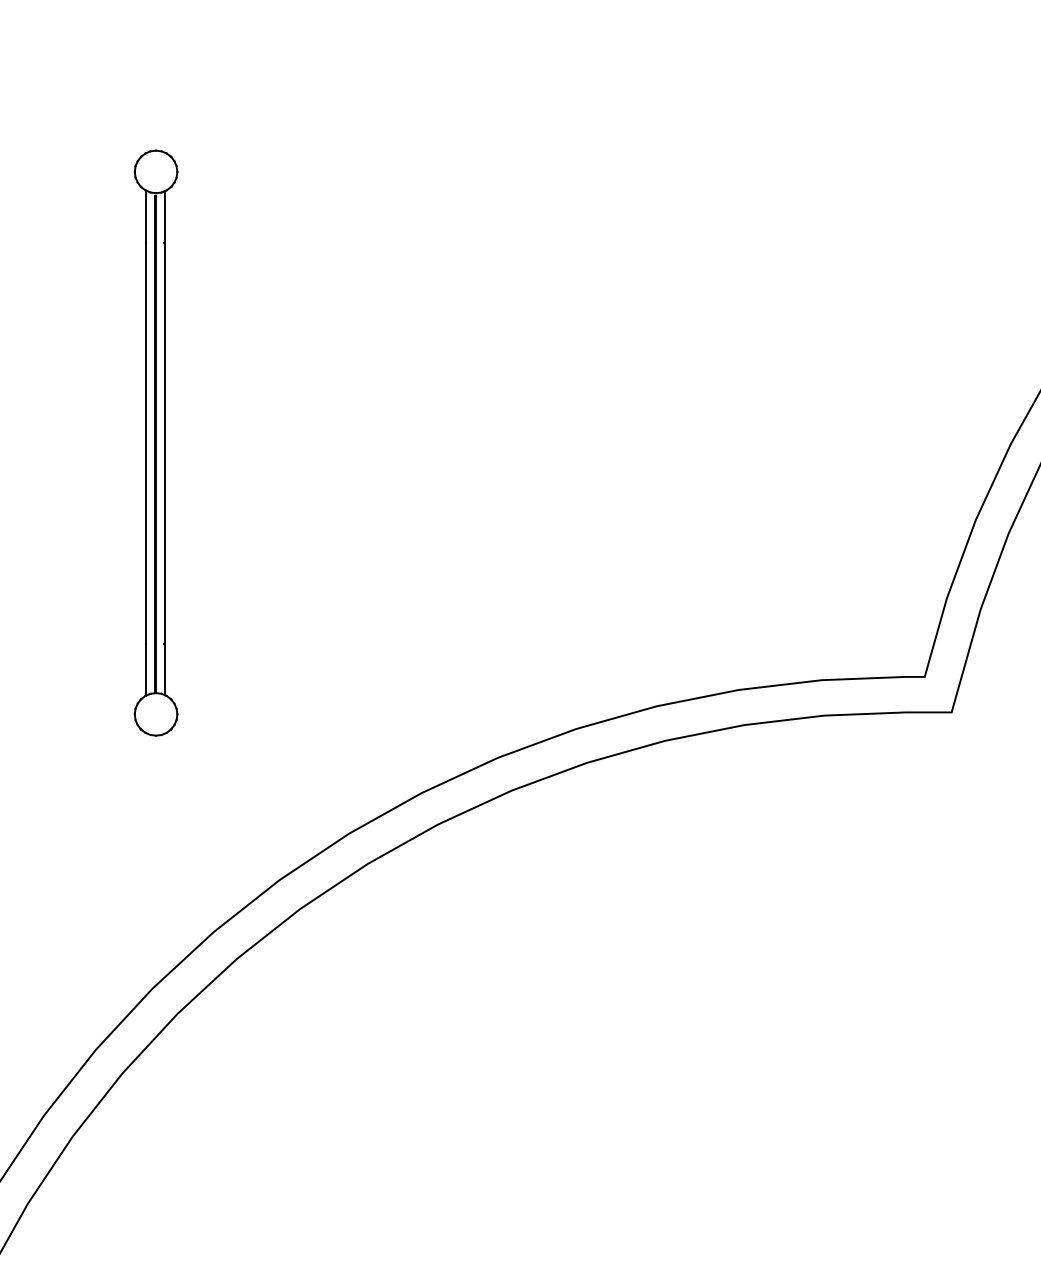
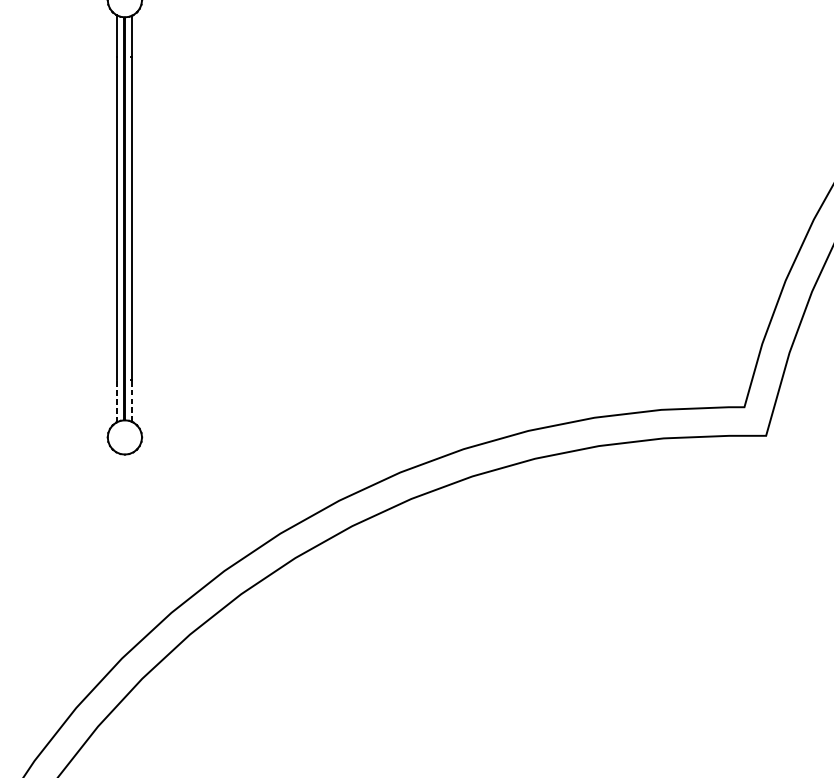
line: (145, 669) -> (116, 401), solid -> dashed
line: (164, 669) -> (131, 401), solid -> dashed

